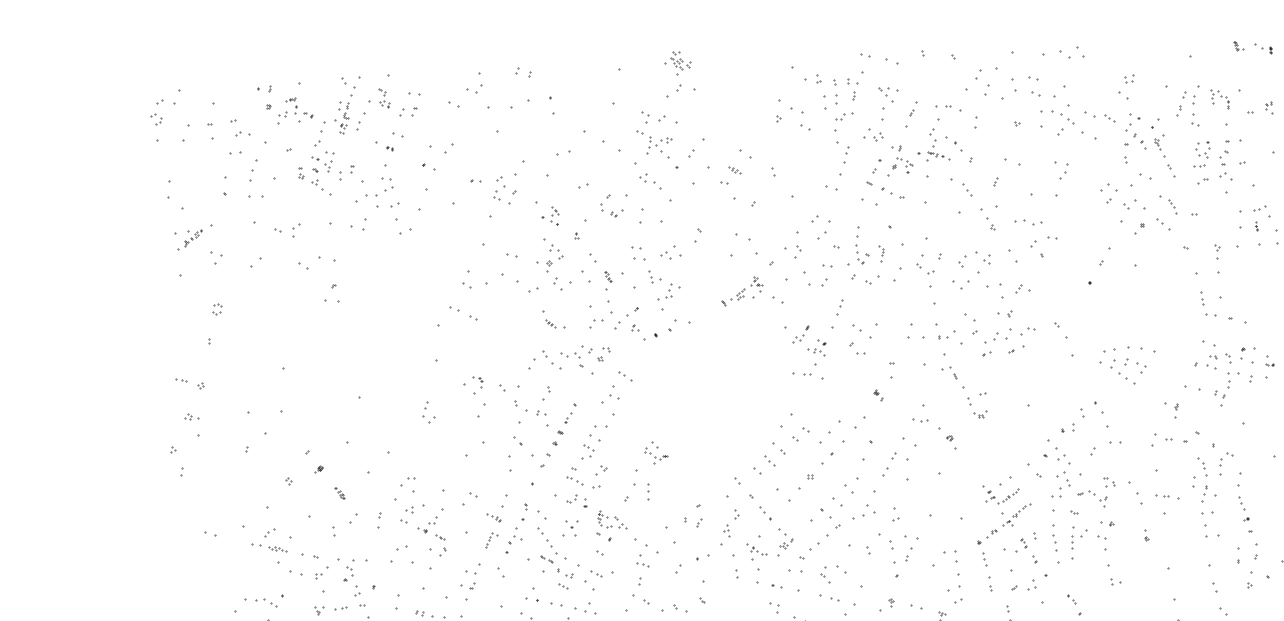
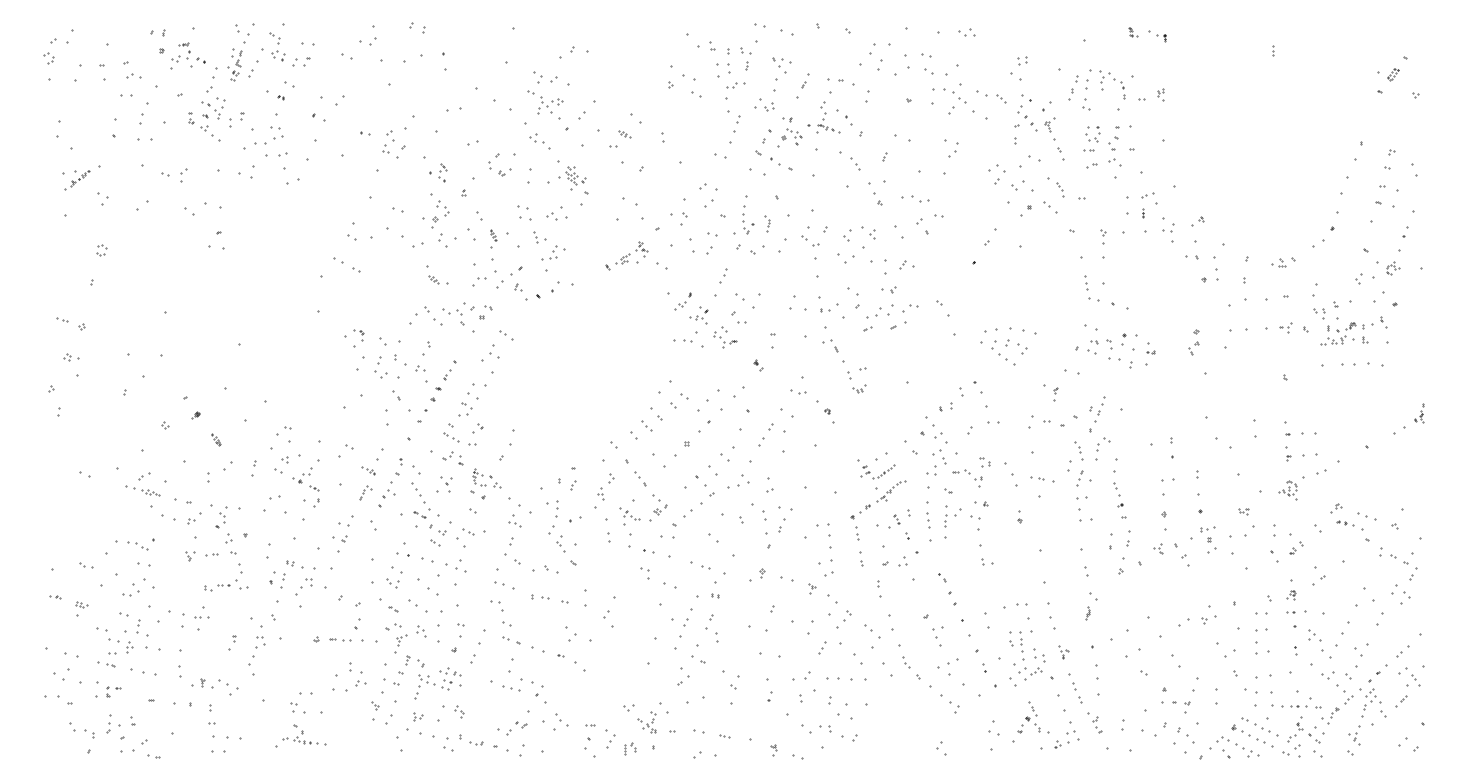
part: (1072, 53) -> (966, 32), size x0.62
part: (678, 63) -> (572, 178), moved
part: (384, 97) -> (277, 46), size x1.43
part: (1220, 99) -> (1112, 84), size x1.43
part: (1222, 393) -> (1097, 409), moved
part: (428, 412) -> (380, 367), moved
part: (656, 453) -> (725, 337), moved
part: (647, 491) -> (556, 508), moved
part: (824, 574) -> (560, 543), moved

